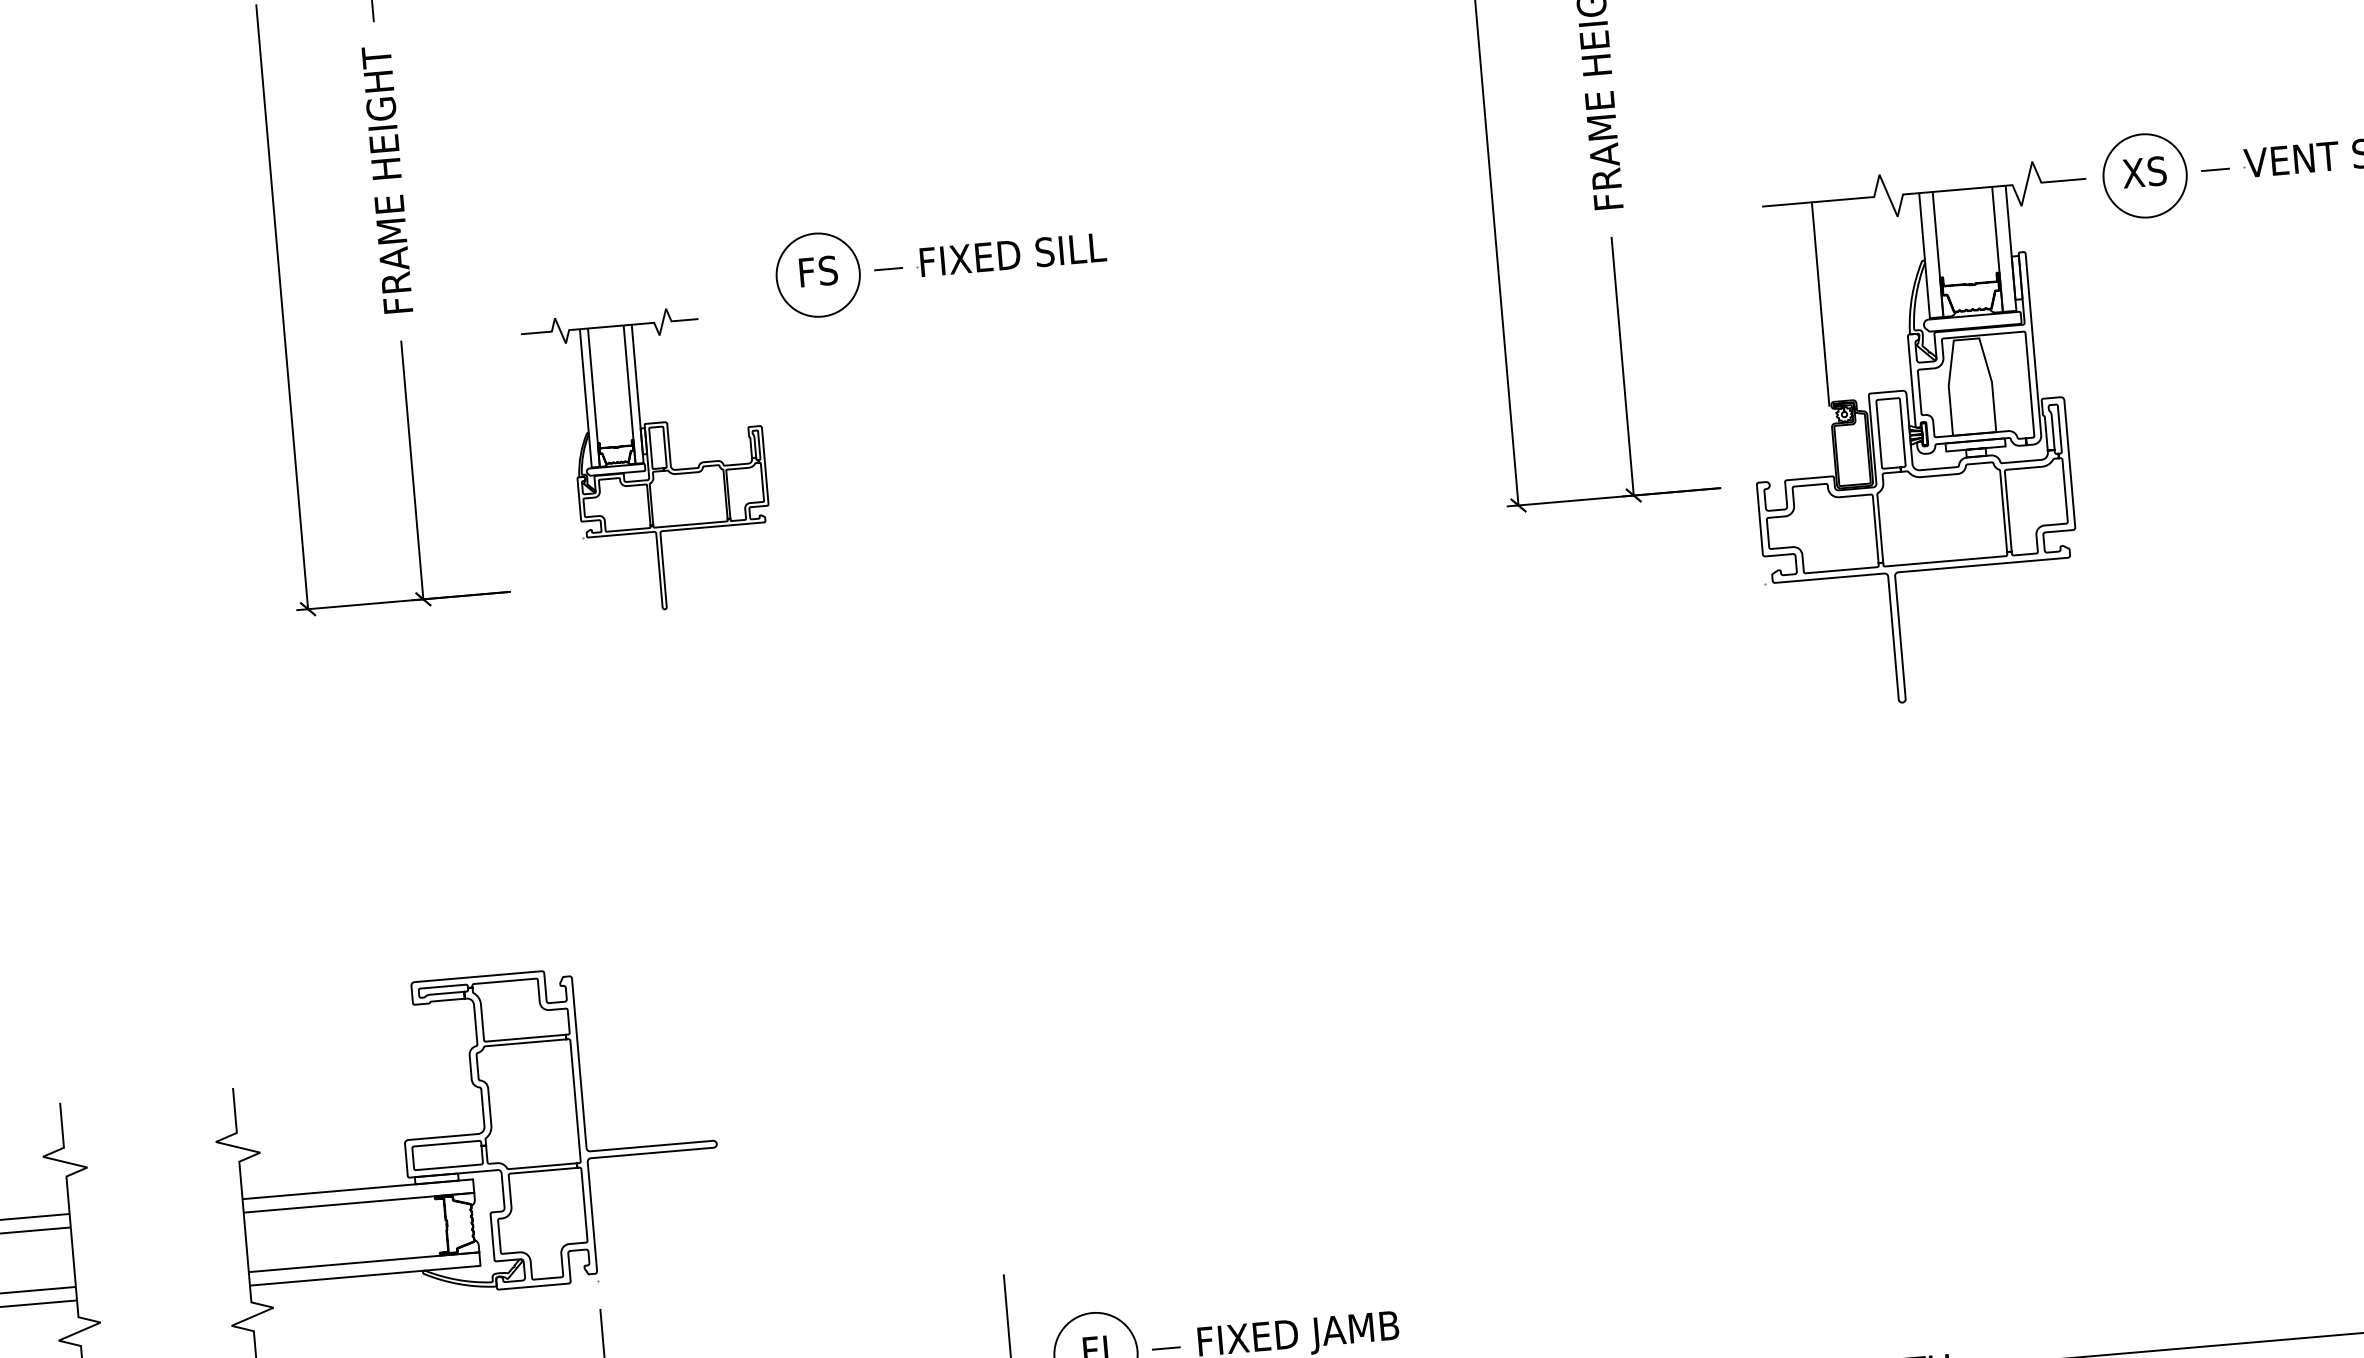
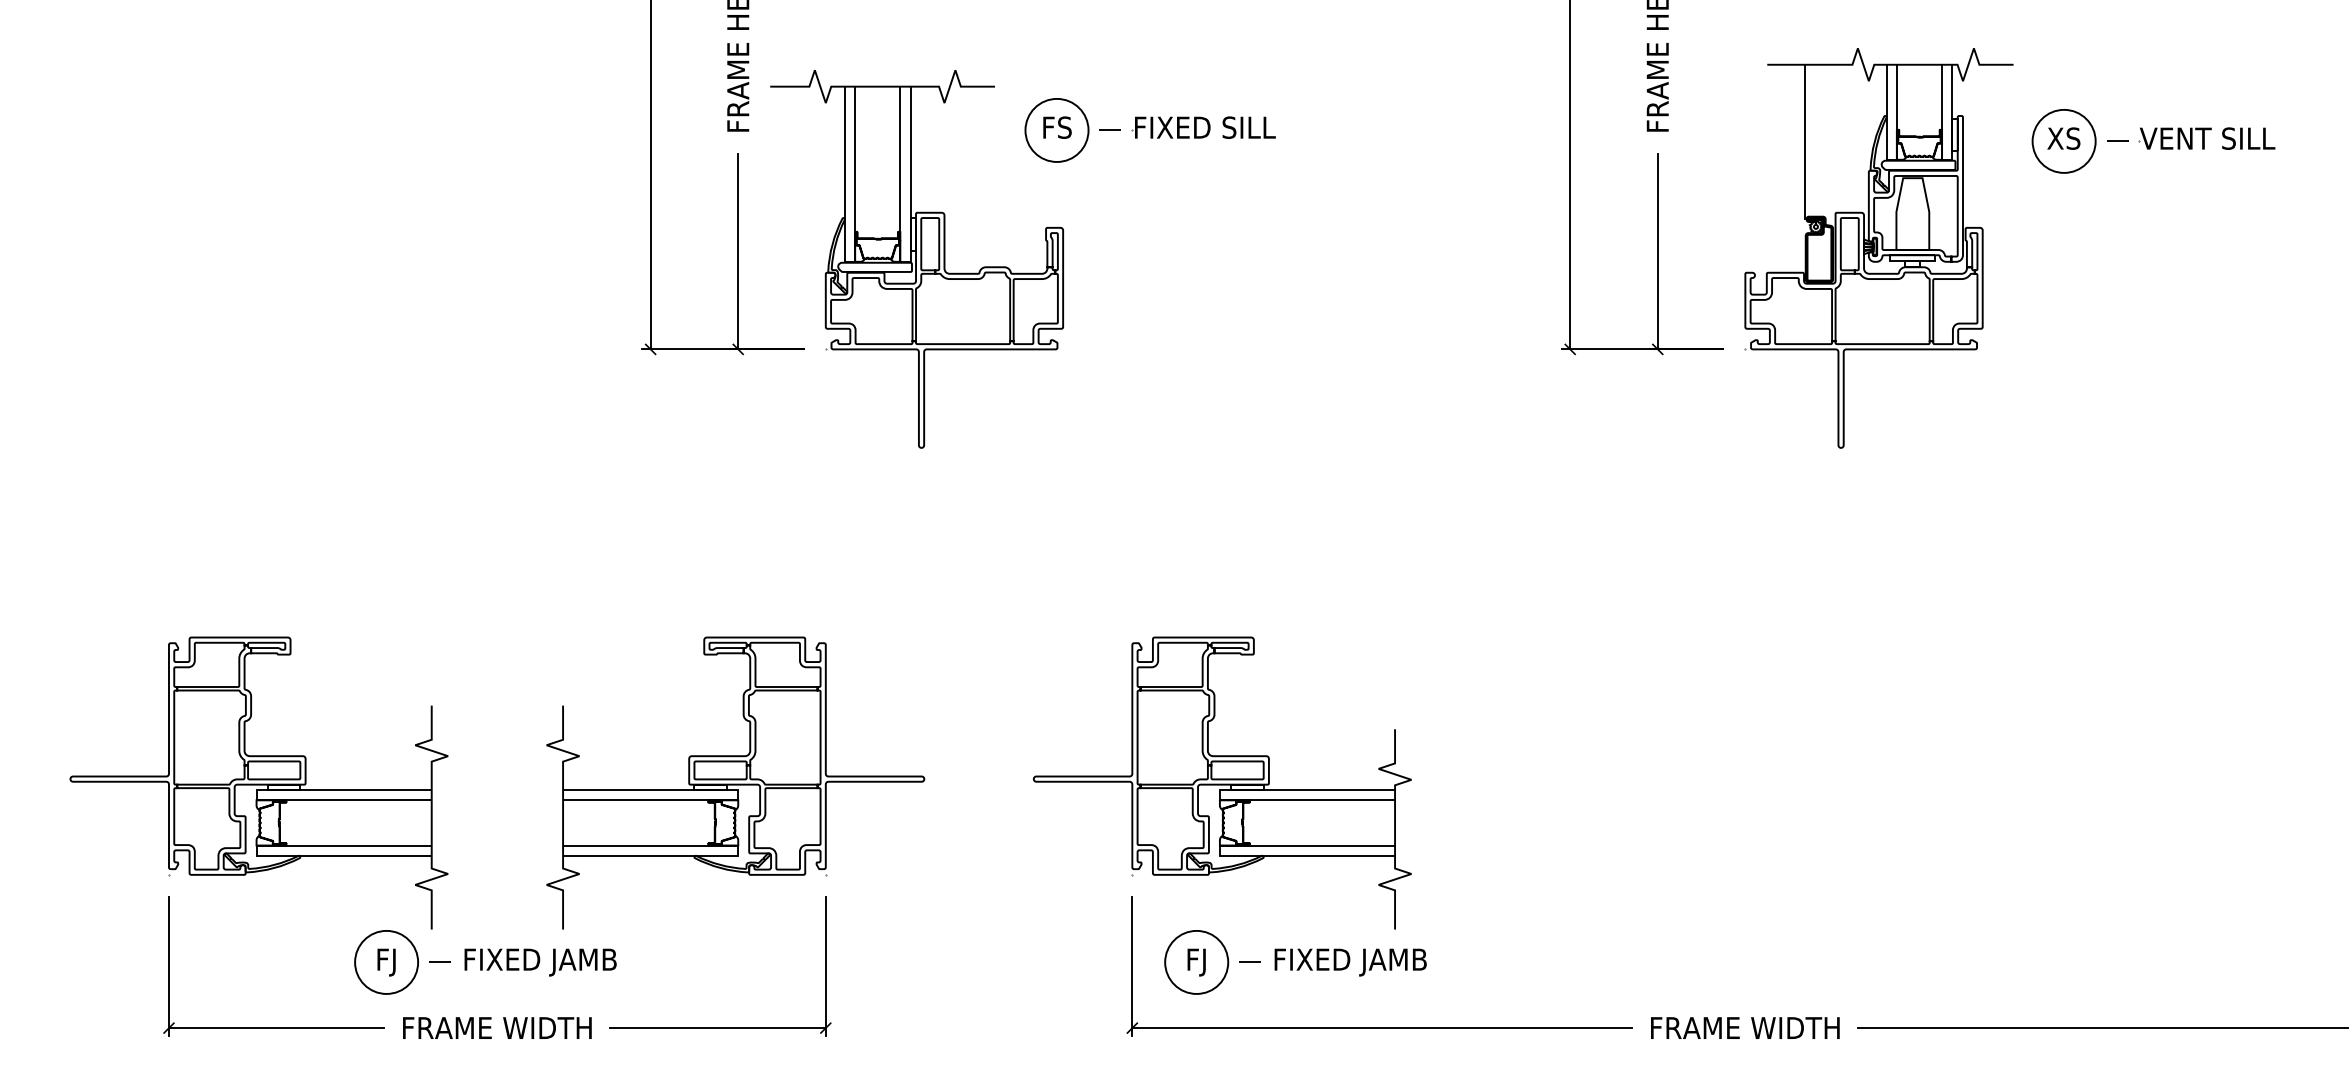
part: (1929, 435) -> (1878, 248), moved
part: (647, 460) -> (916, 259), size x1.67
part: (1108, 1114) -> (1221, 782), added

